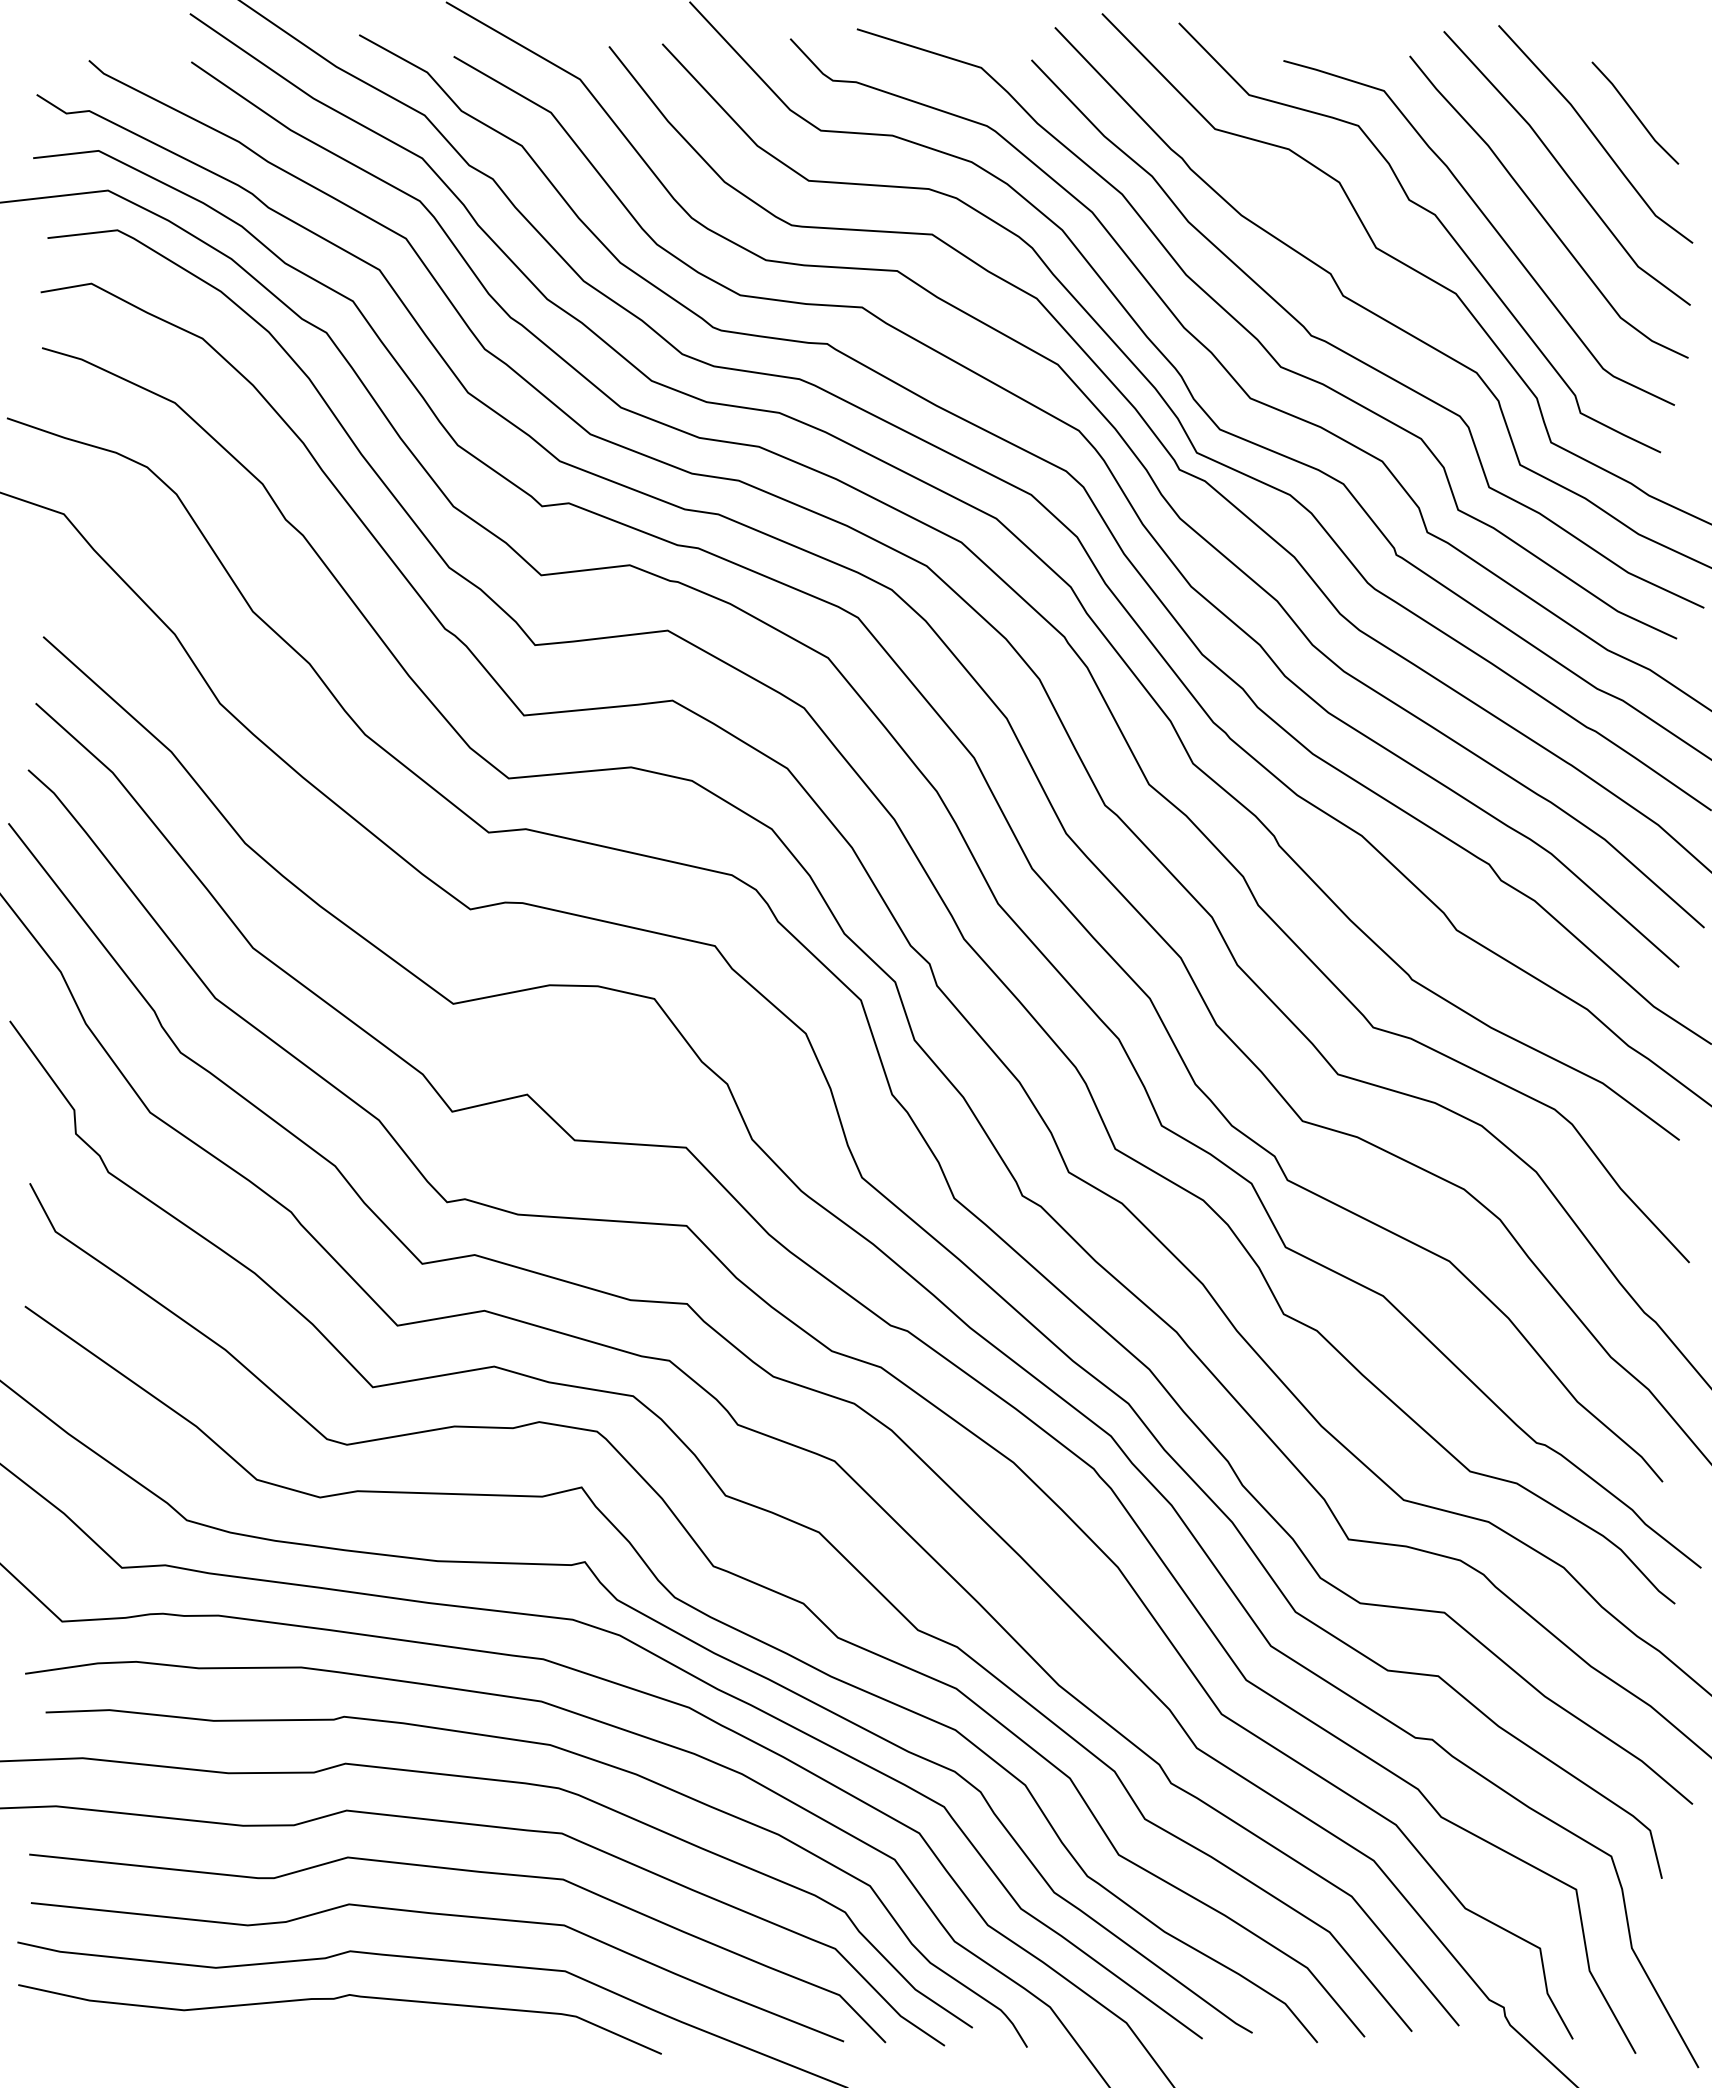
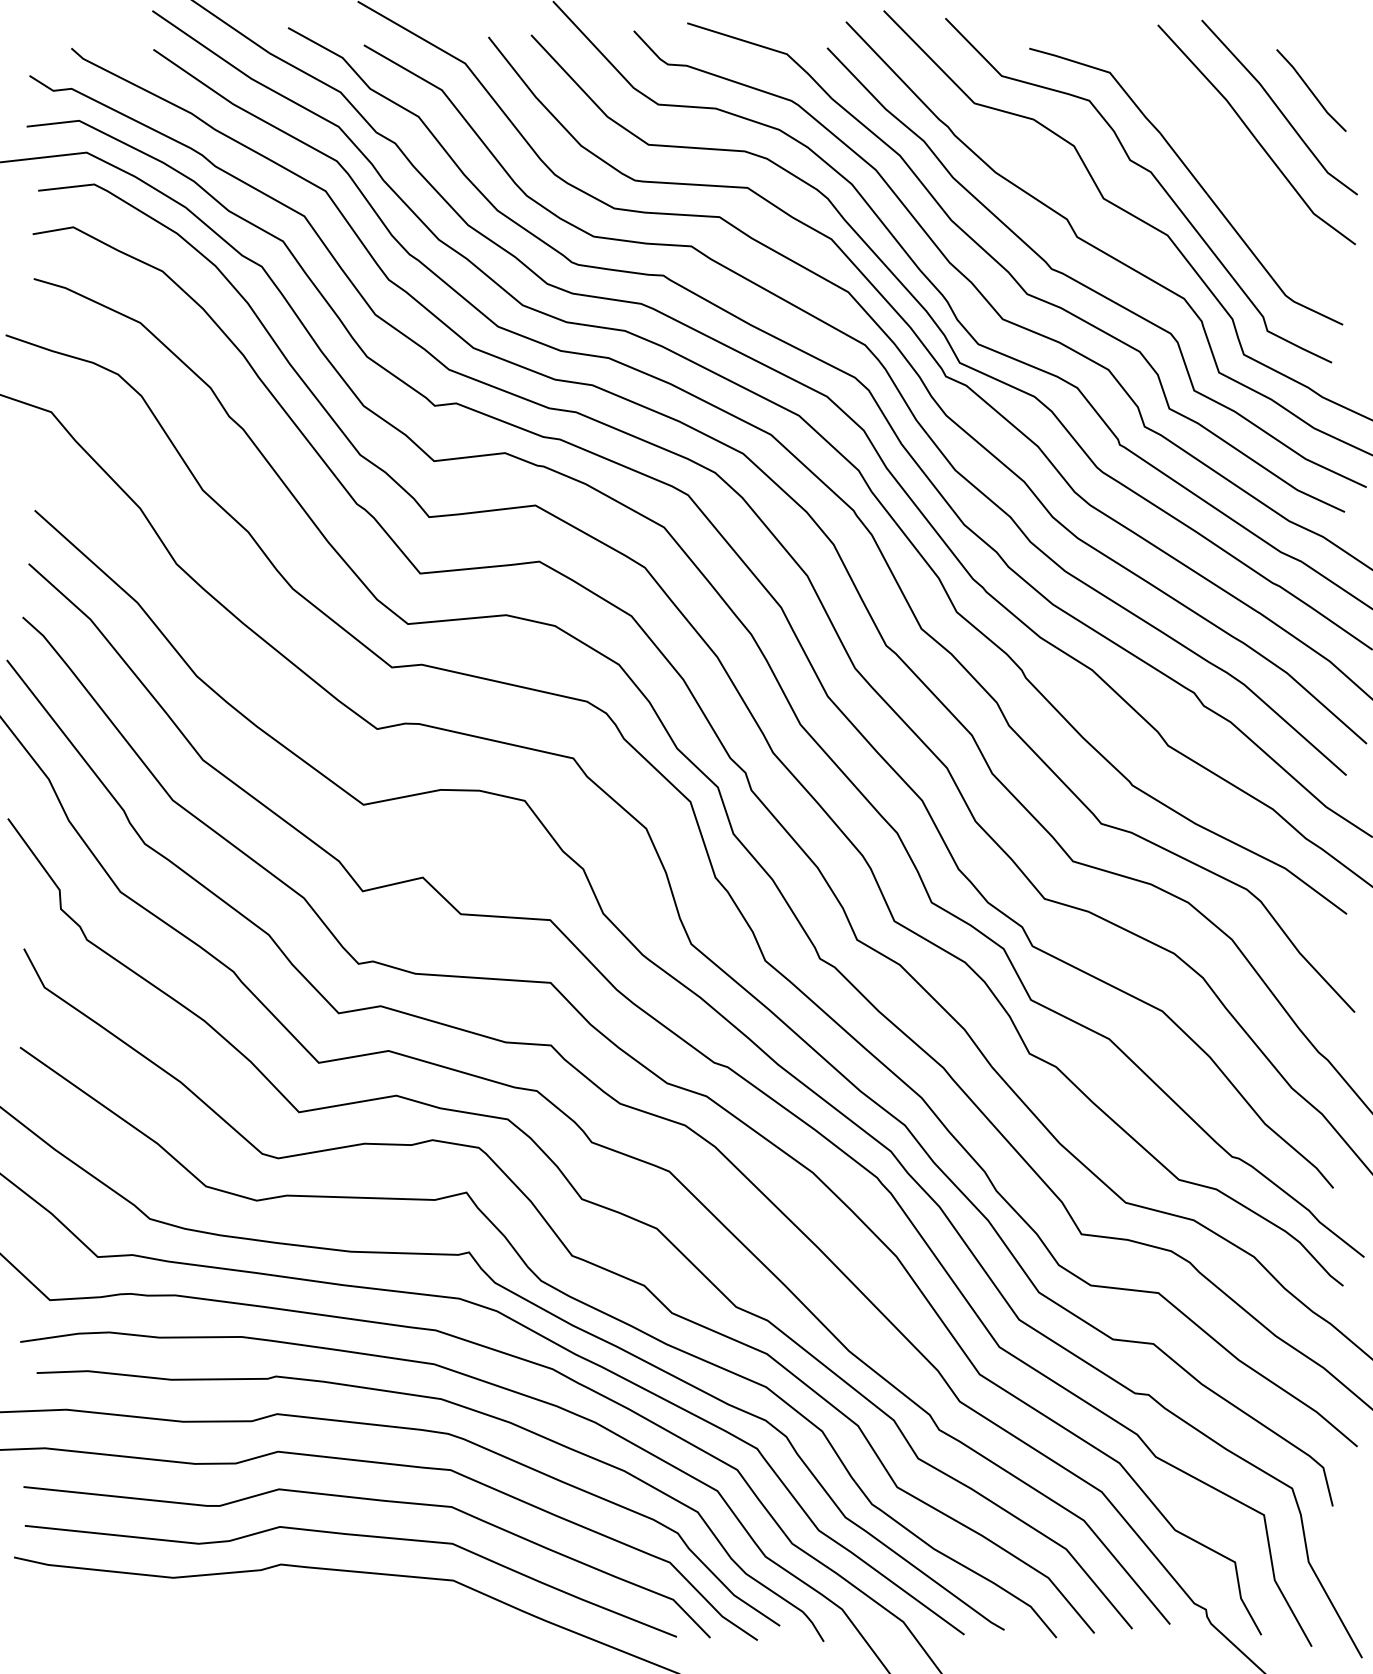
curve: (1541, 213) -> (1236, 171), removed
curve: (336, 1999) -> (269, 1603), removed

